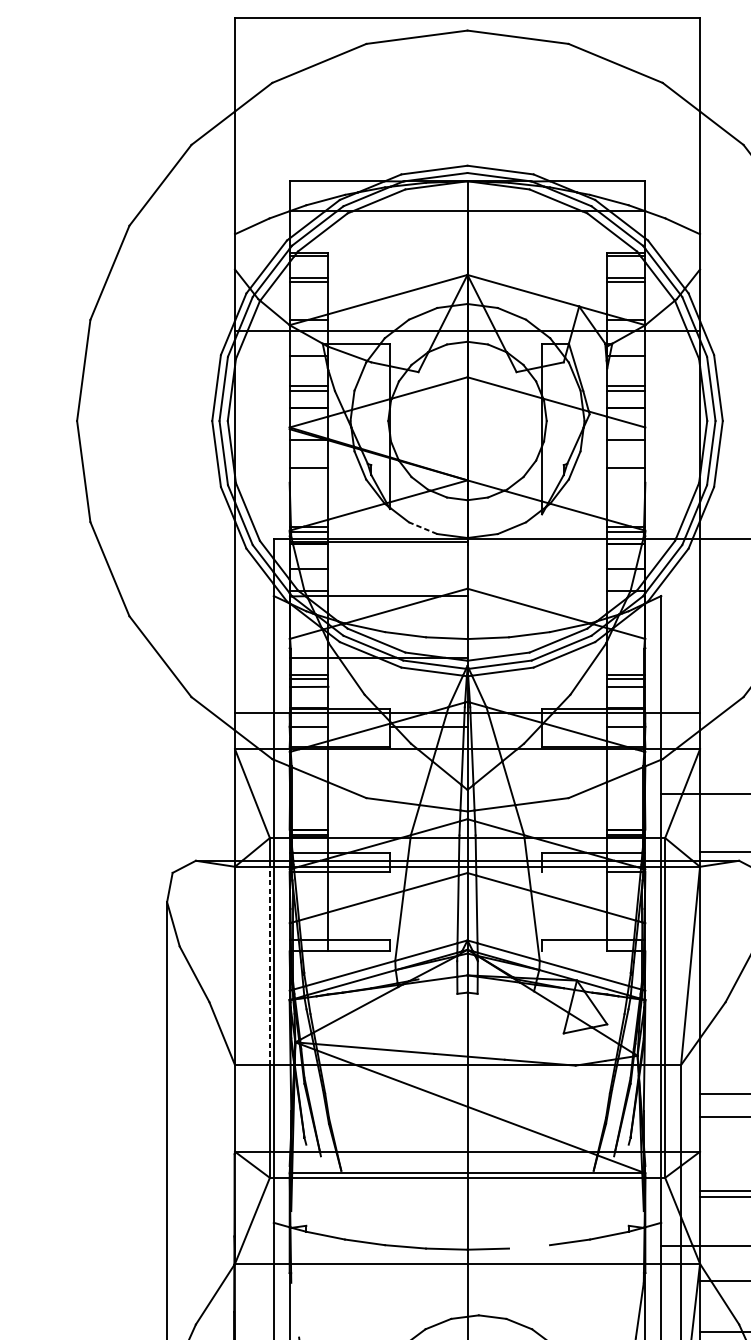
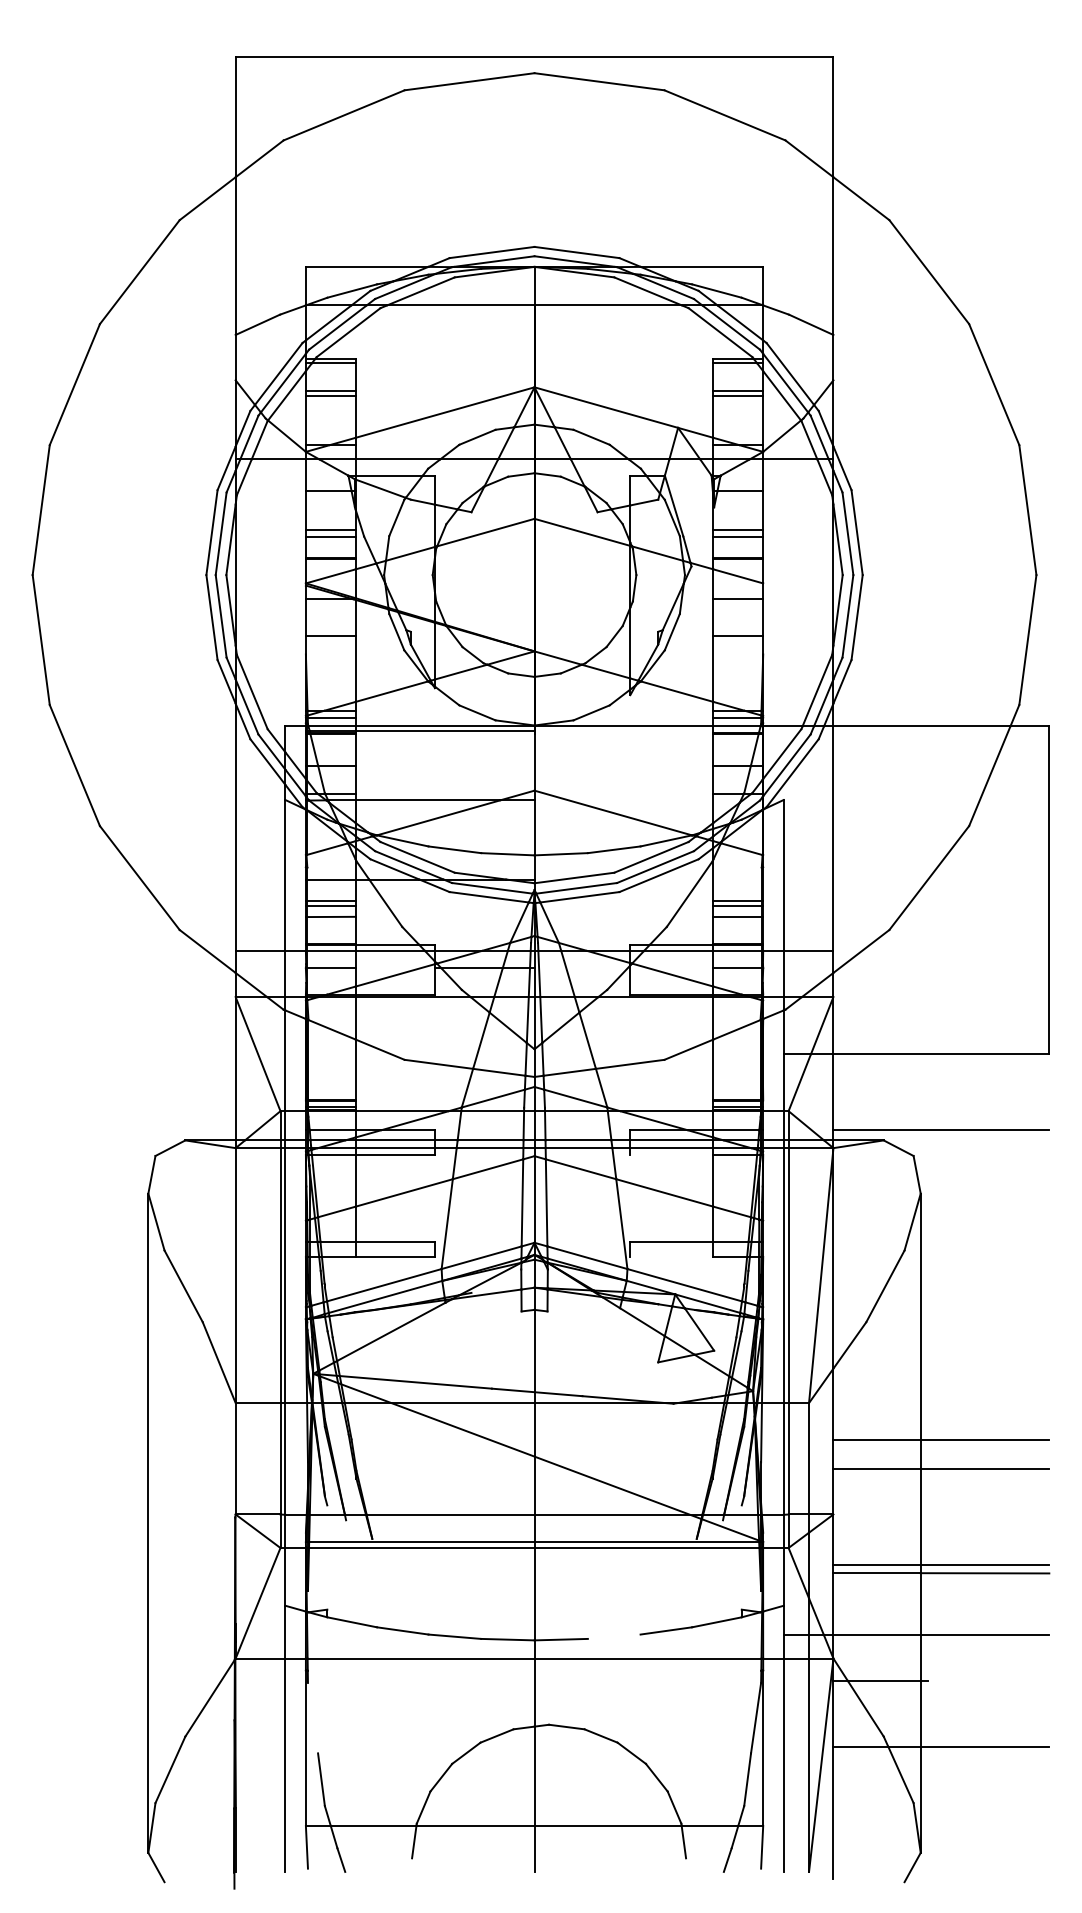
line: (423, 527) -> (477, 712), dashed -> solid
line: (269, 965) -> (280, 1275), dashed -> solid

